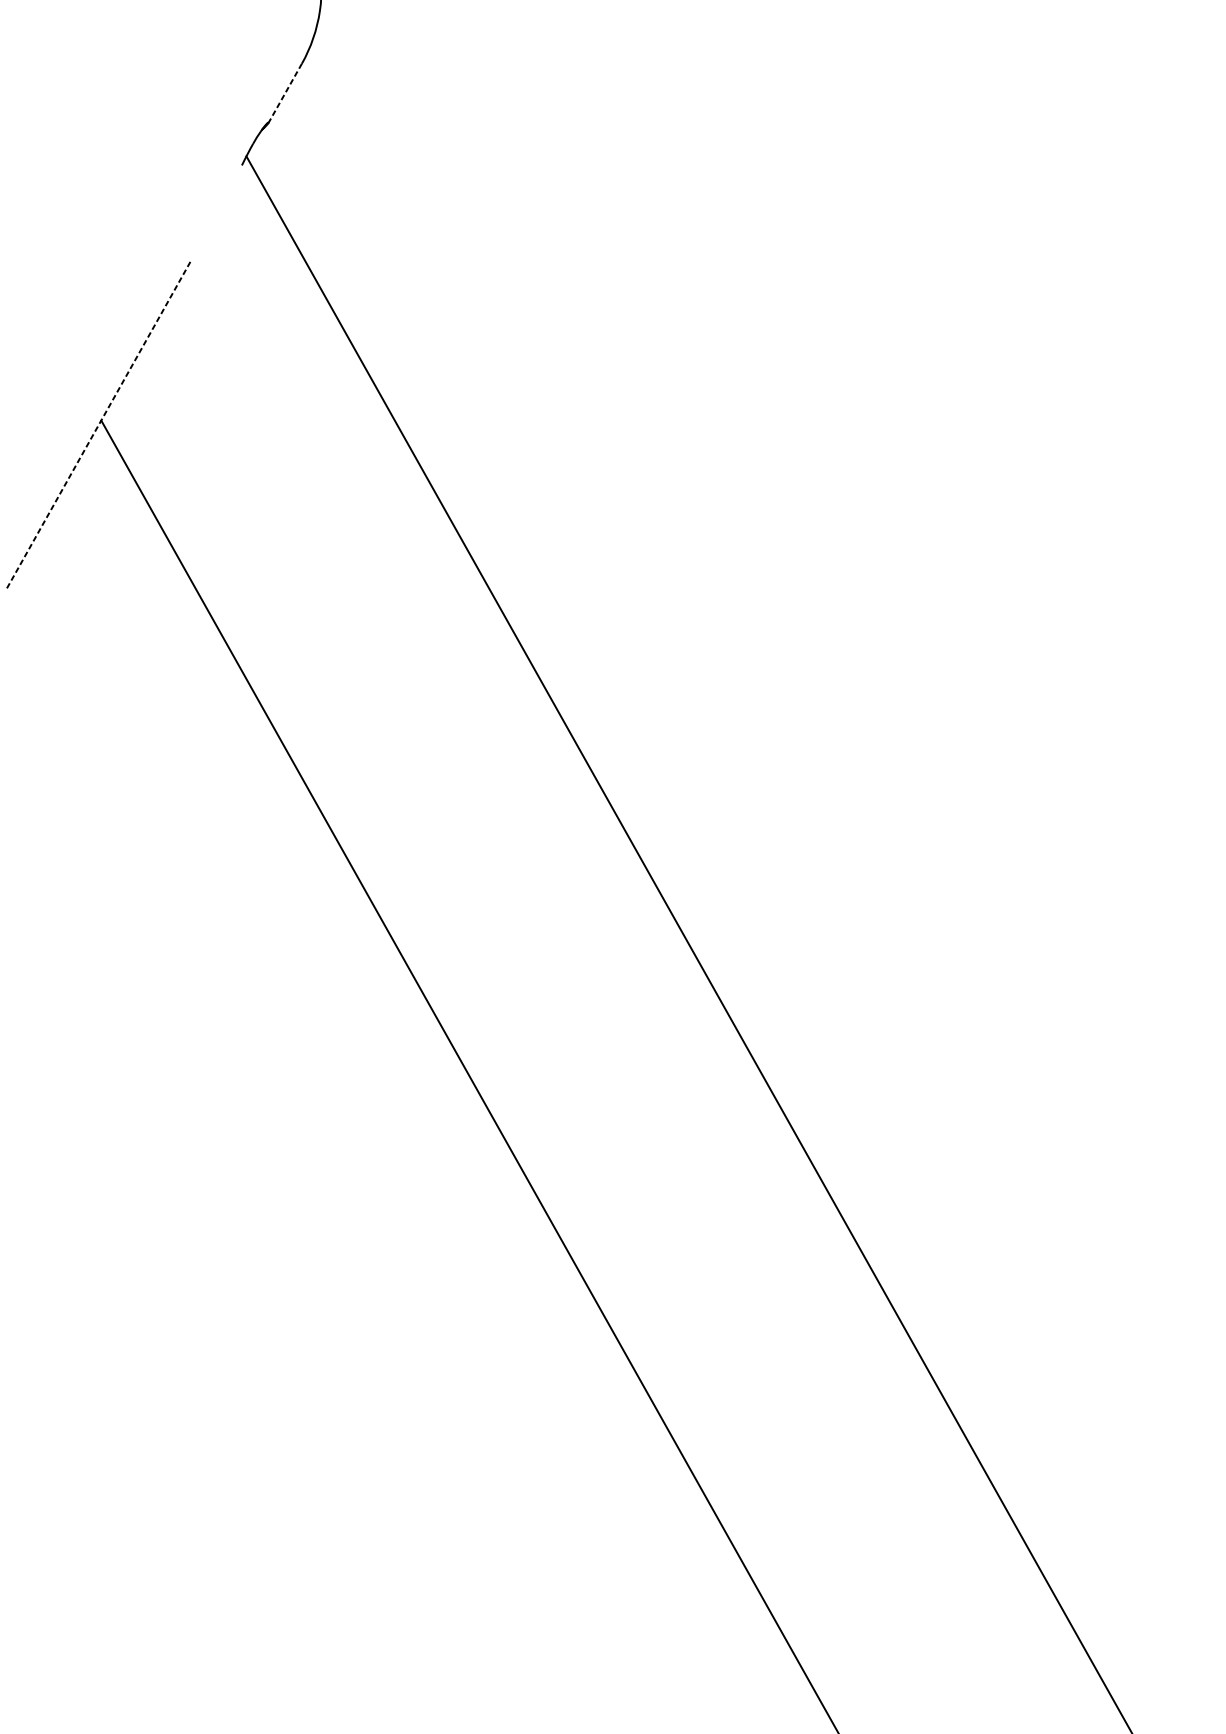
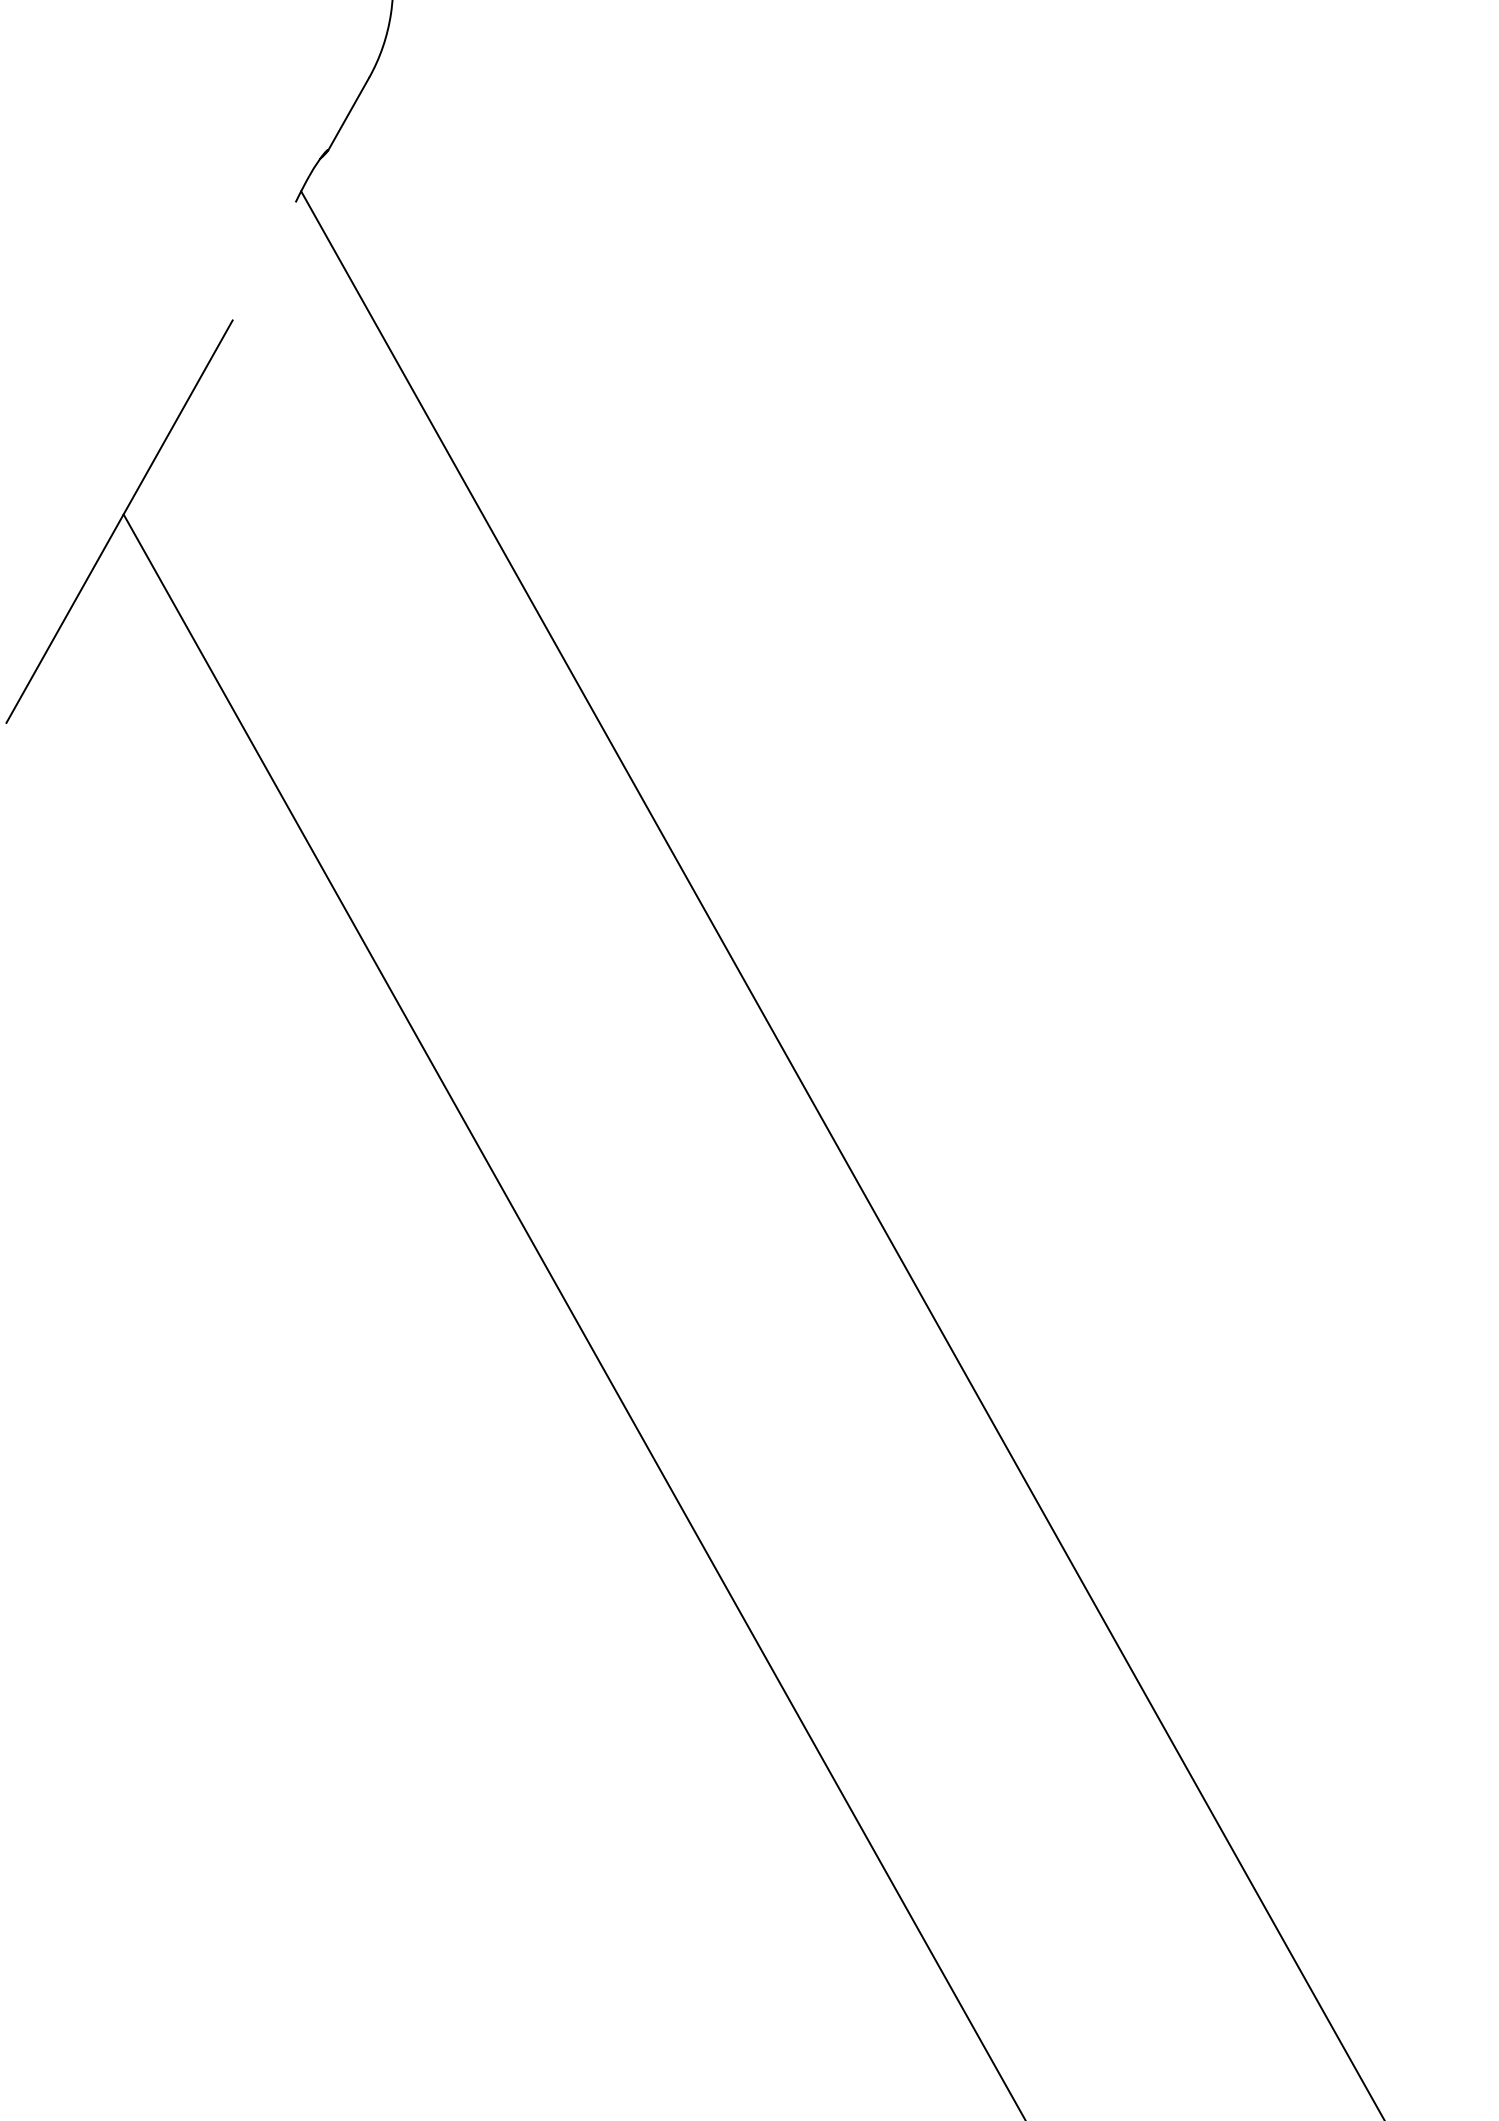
line: (285, 93) -> (348, 114), dashed -> solid
line: (97, 426) -> (119, 521), dashed -> solid

